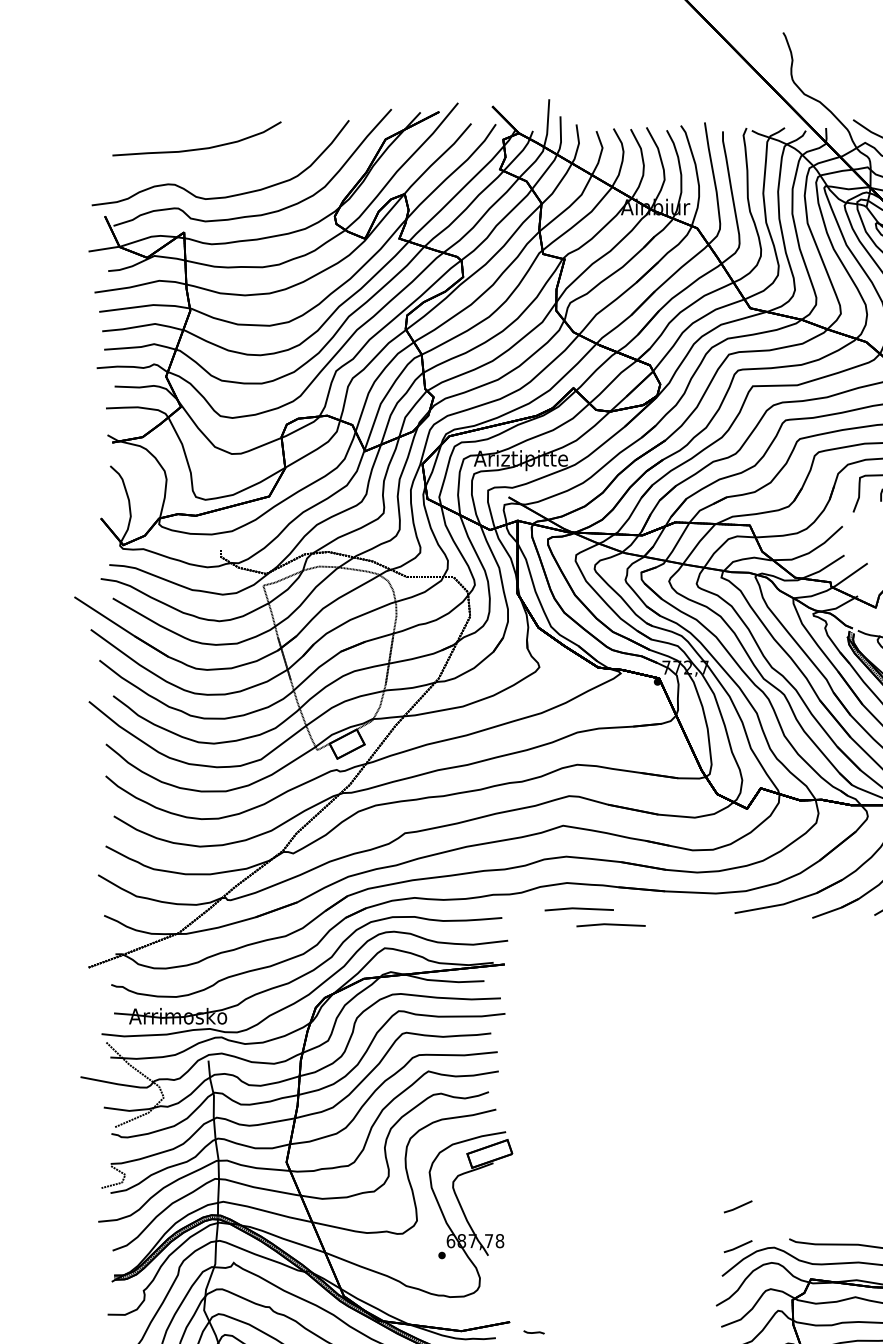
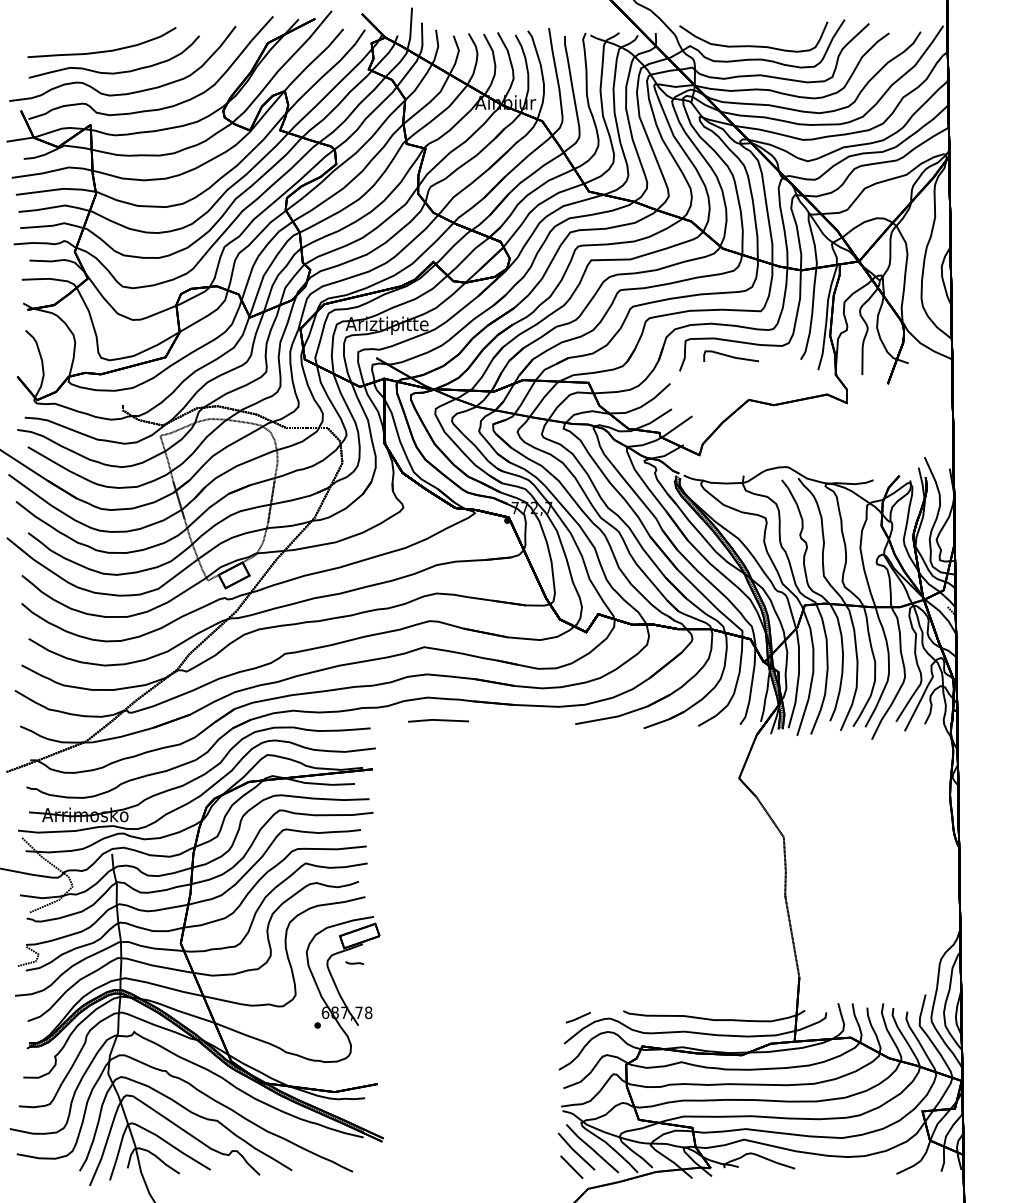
part: (210, 172) -> (113, 72), added
line: (611, 924) -> (466, 734), removed
line: (737, 1206) -> (577, 982), removed
line: (533, 1331) -> (354, 962), moved

